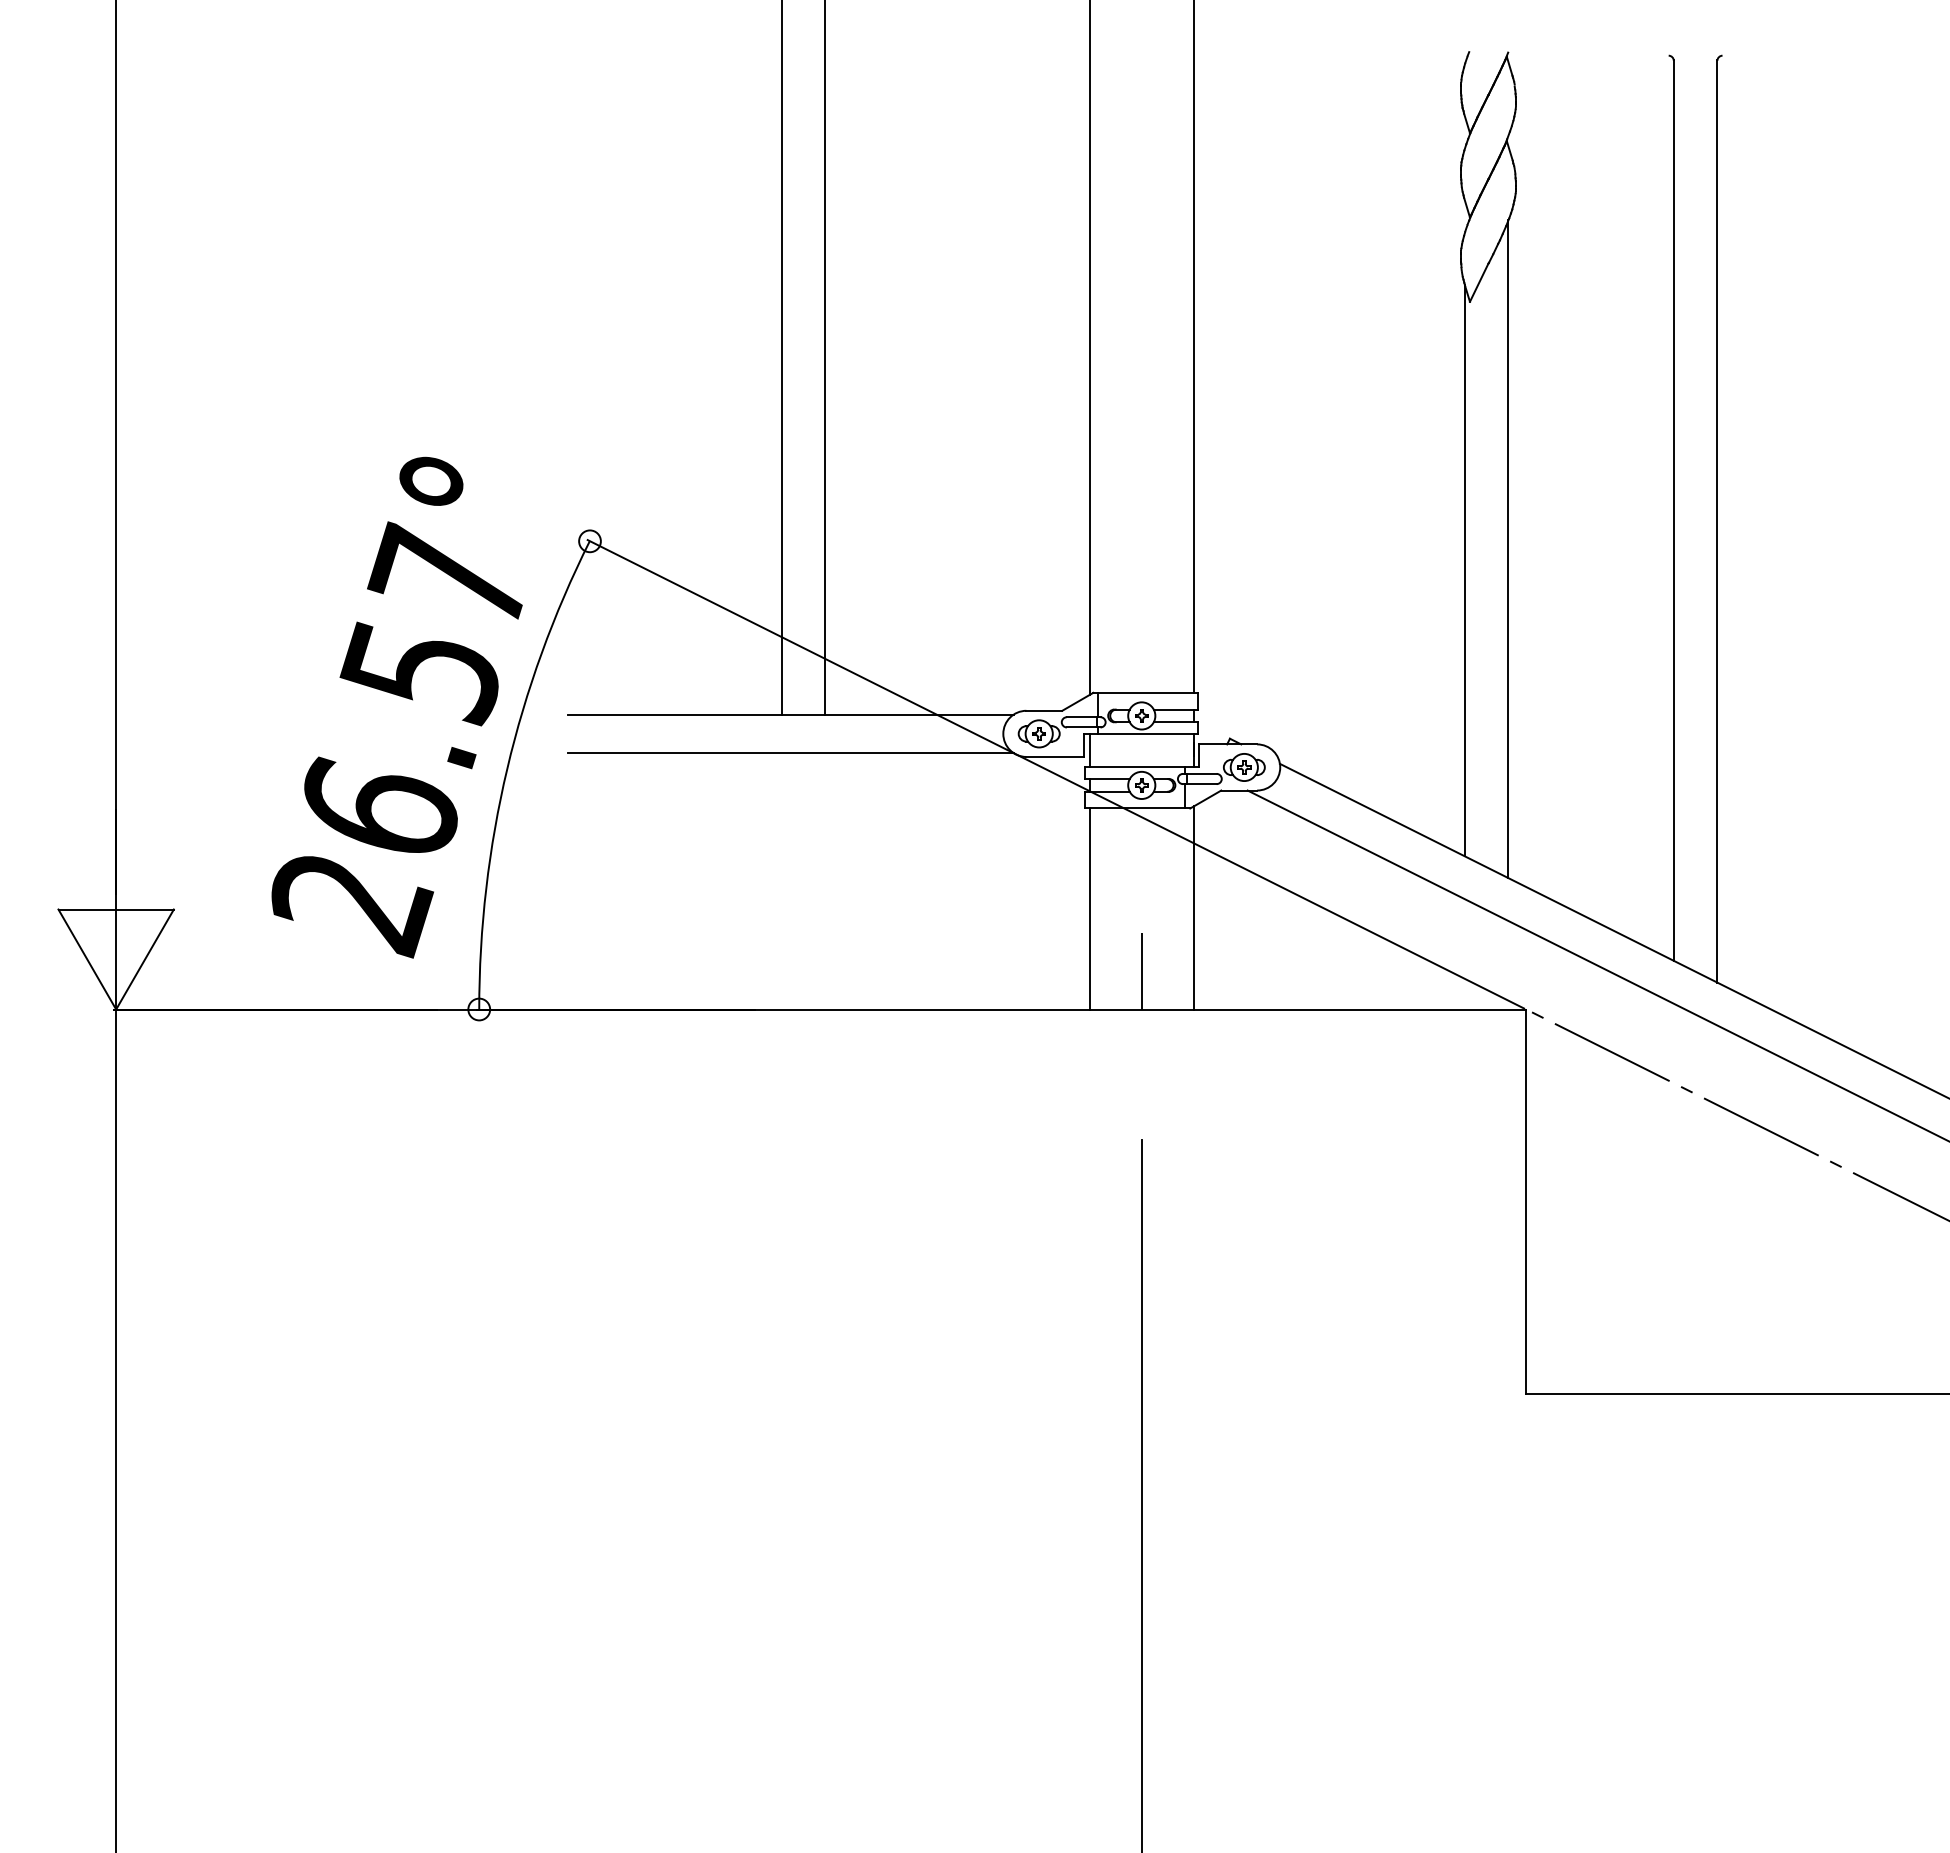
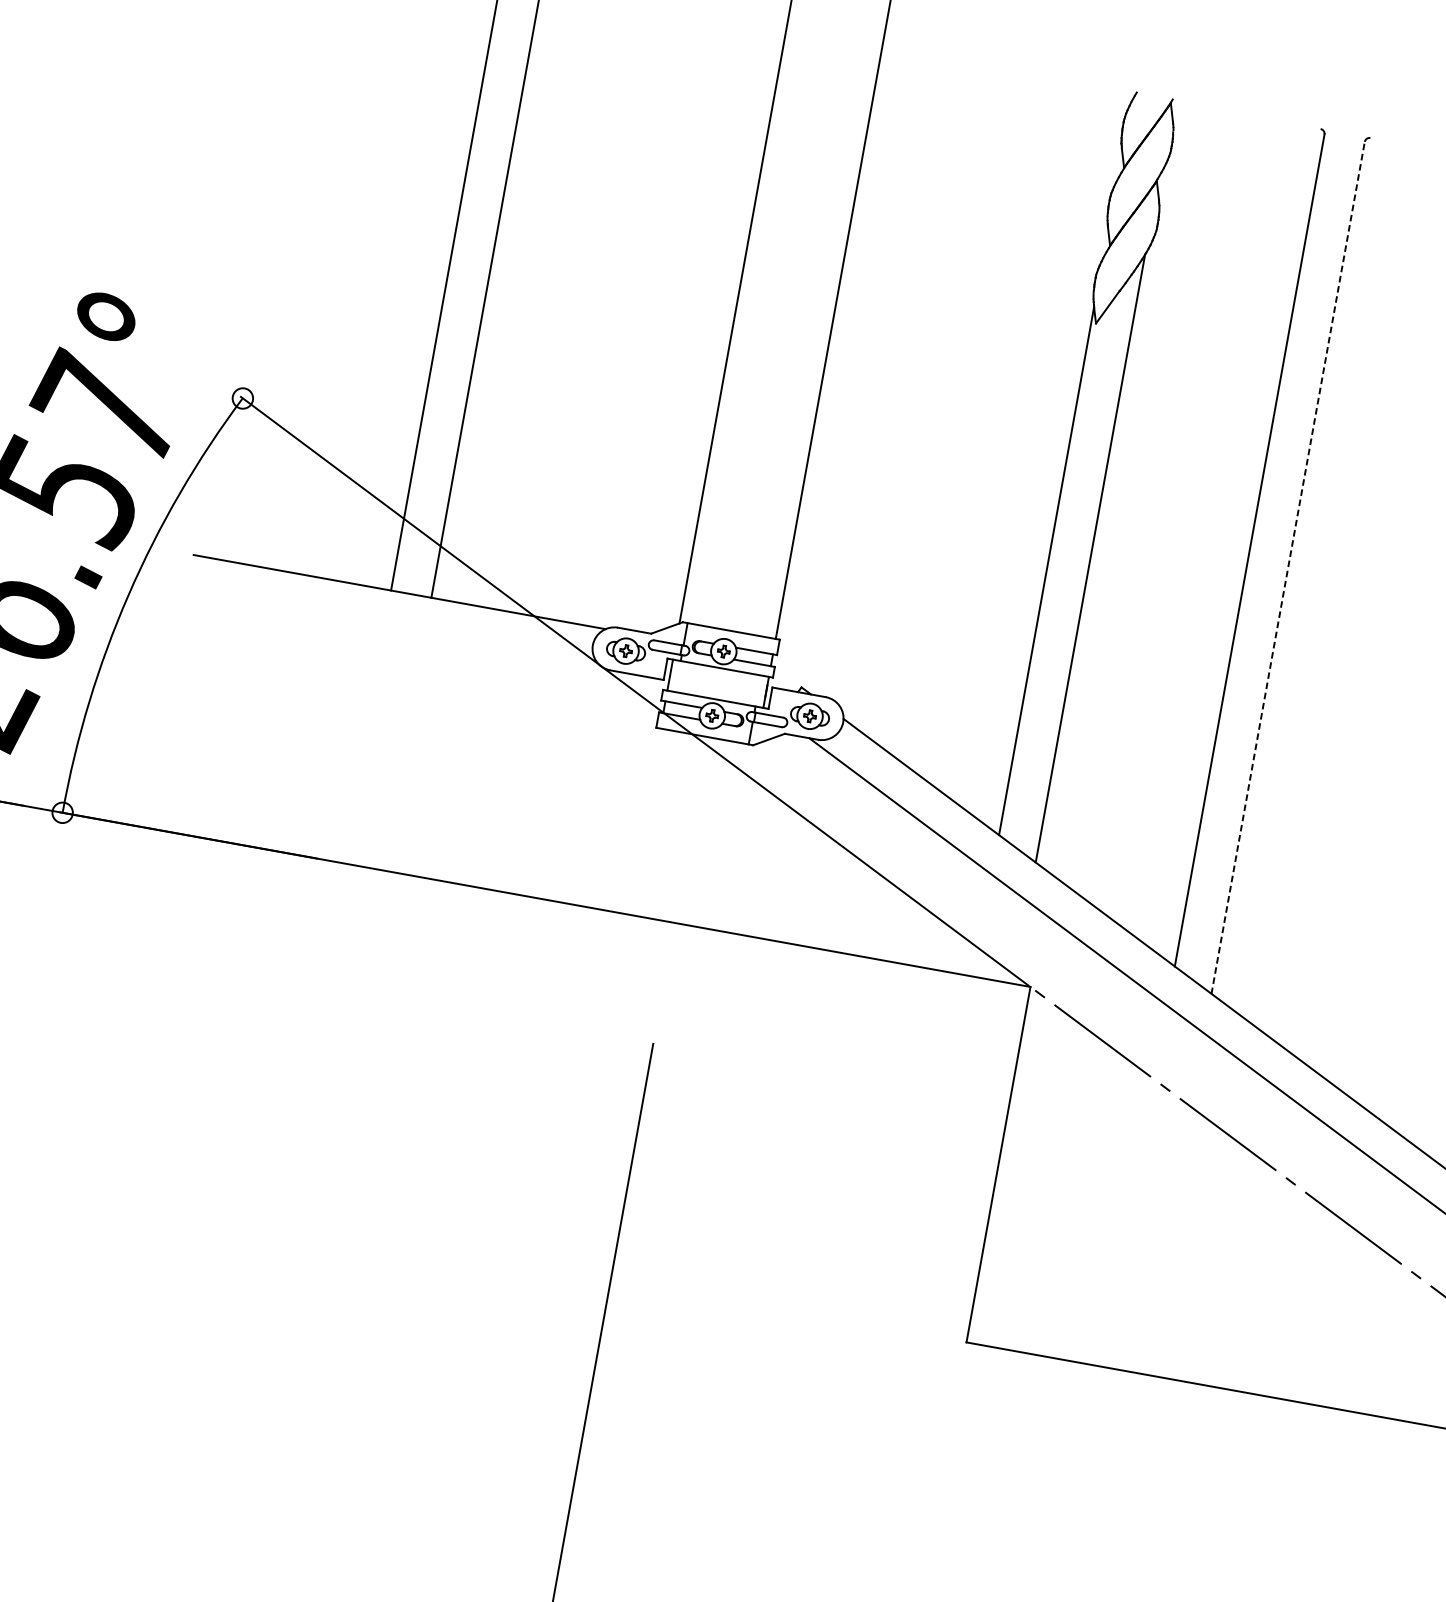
line: (1717, 521) -> (1288, 567), solid -> dashed
line: (790, 753) -> (392, 627), removed
line: (1193, 907) -> (739, 837), removed
line: (1089, 908) -> (643, 820), removed
line: (1141, 971) -> (681, 887), removed

